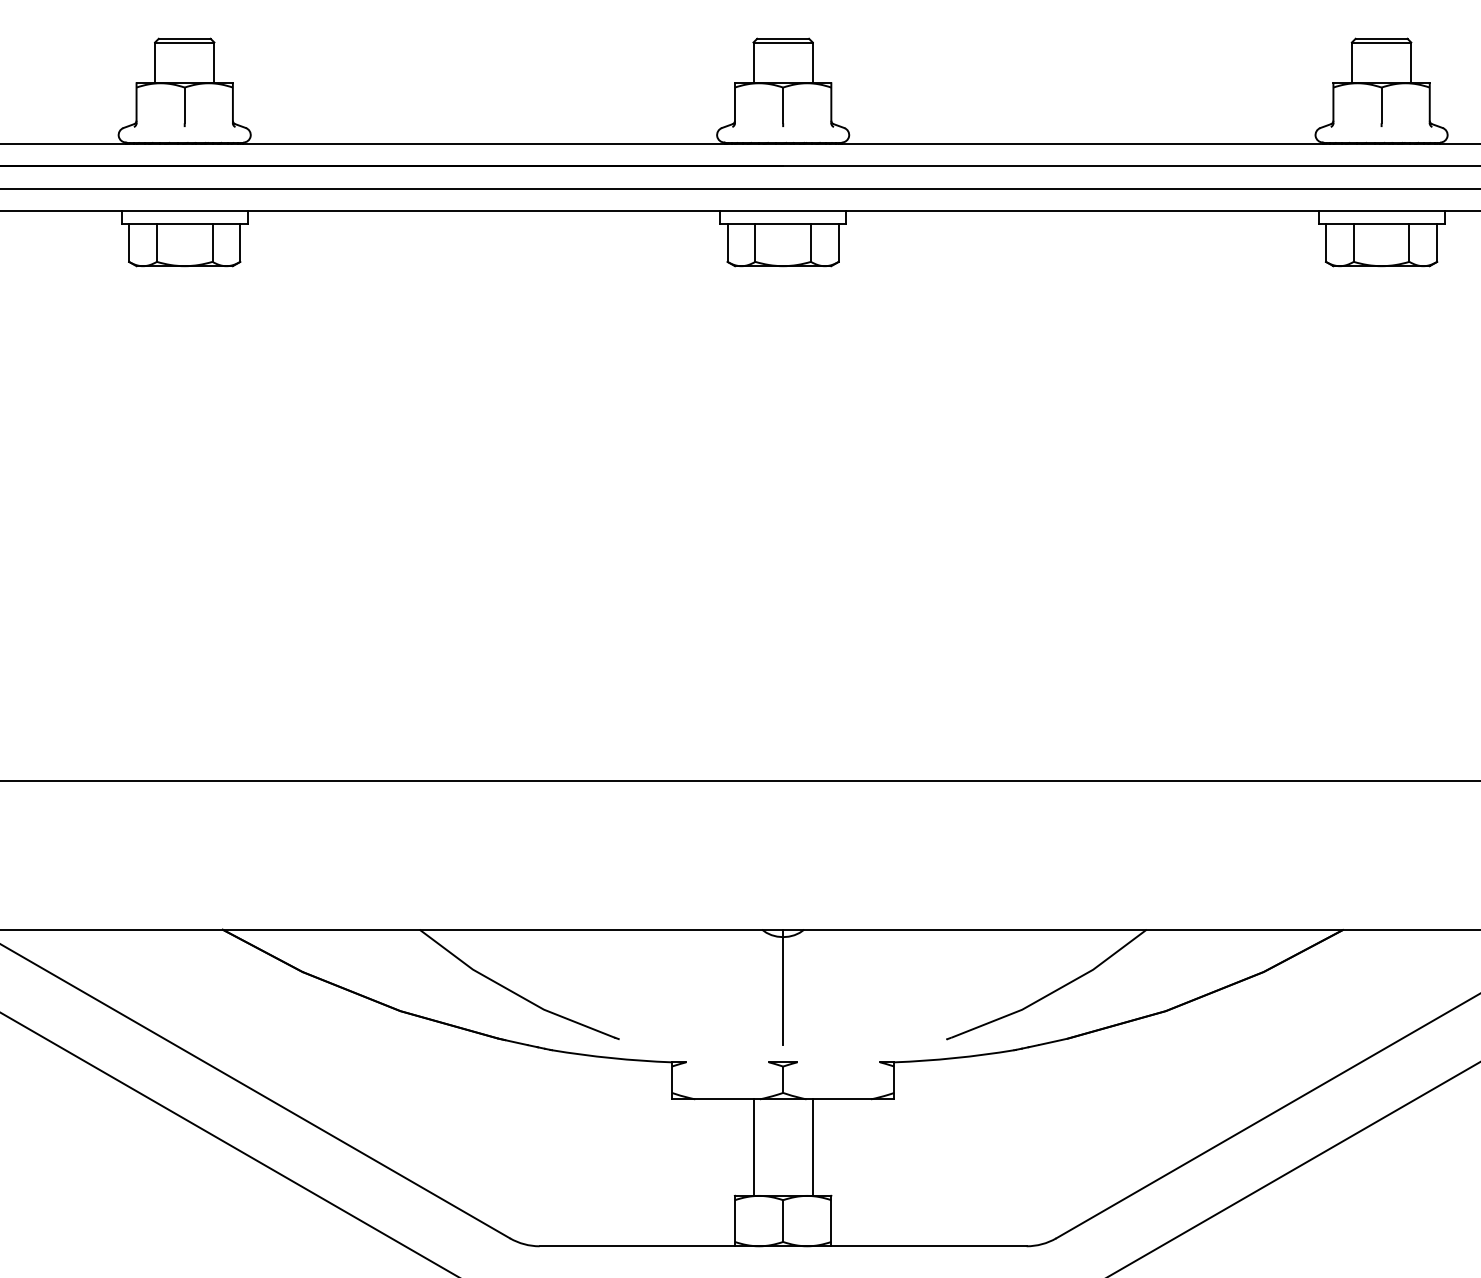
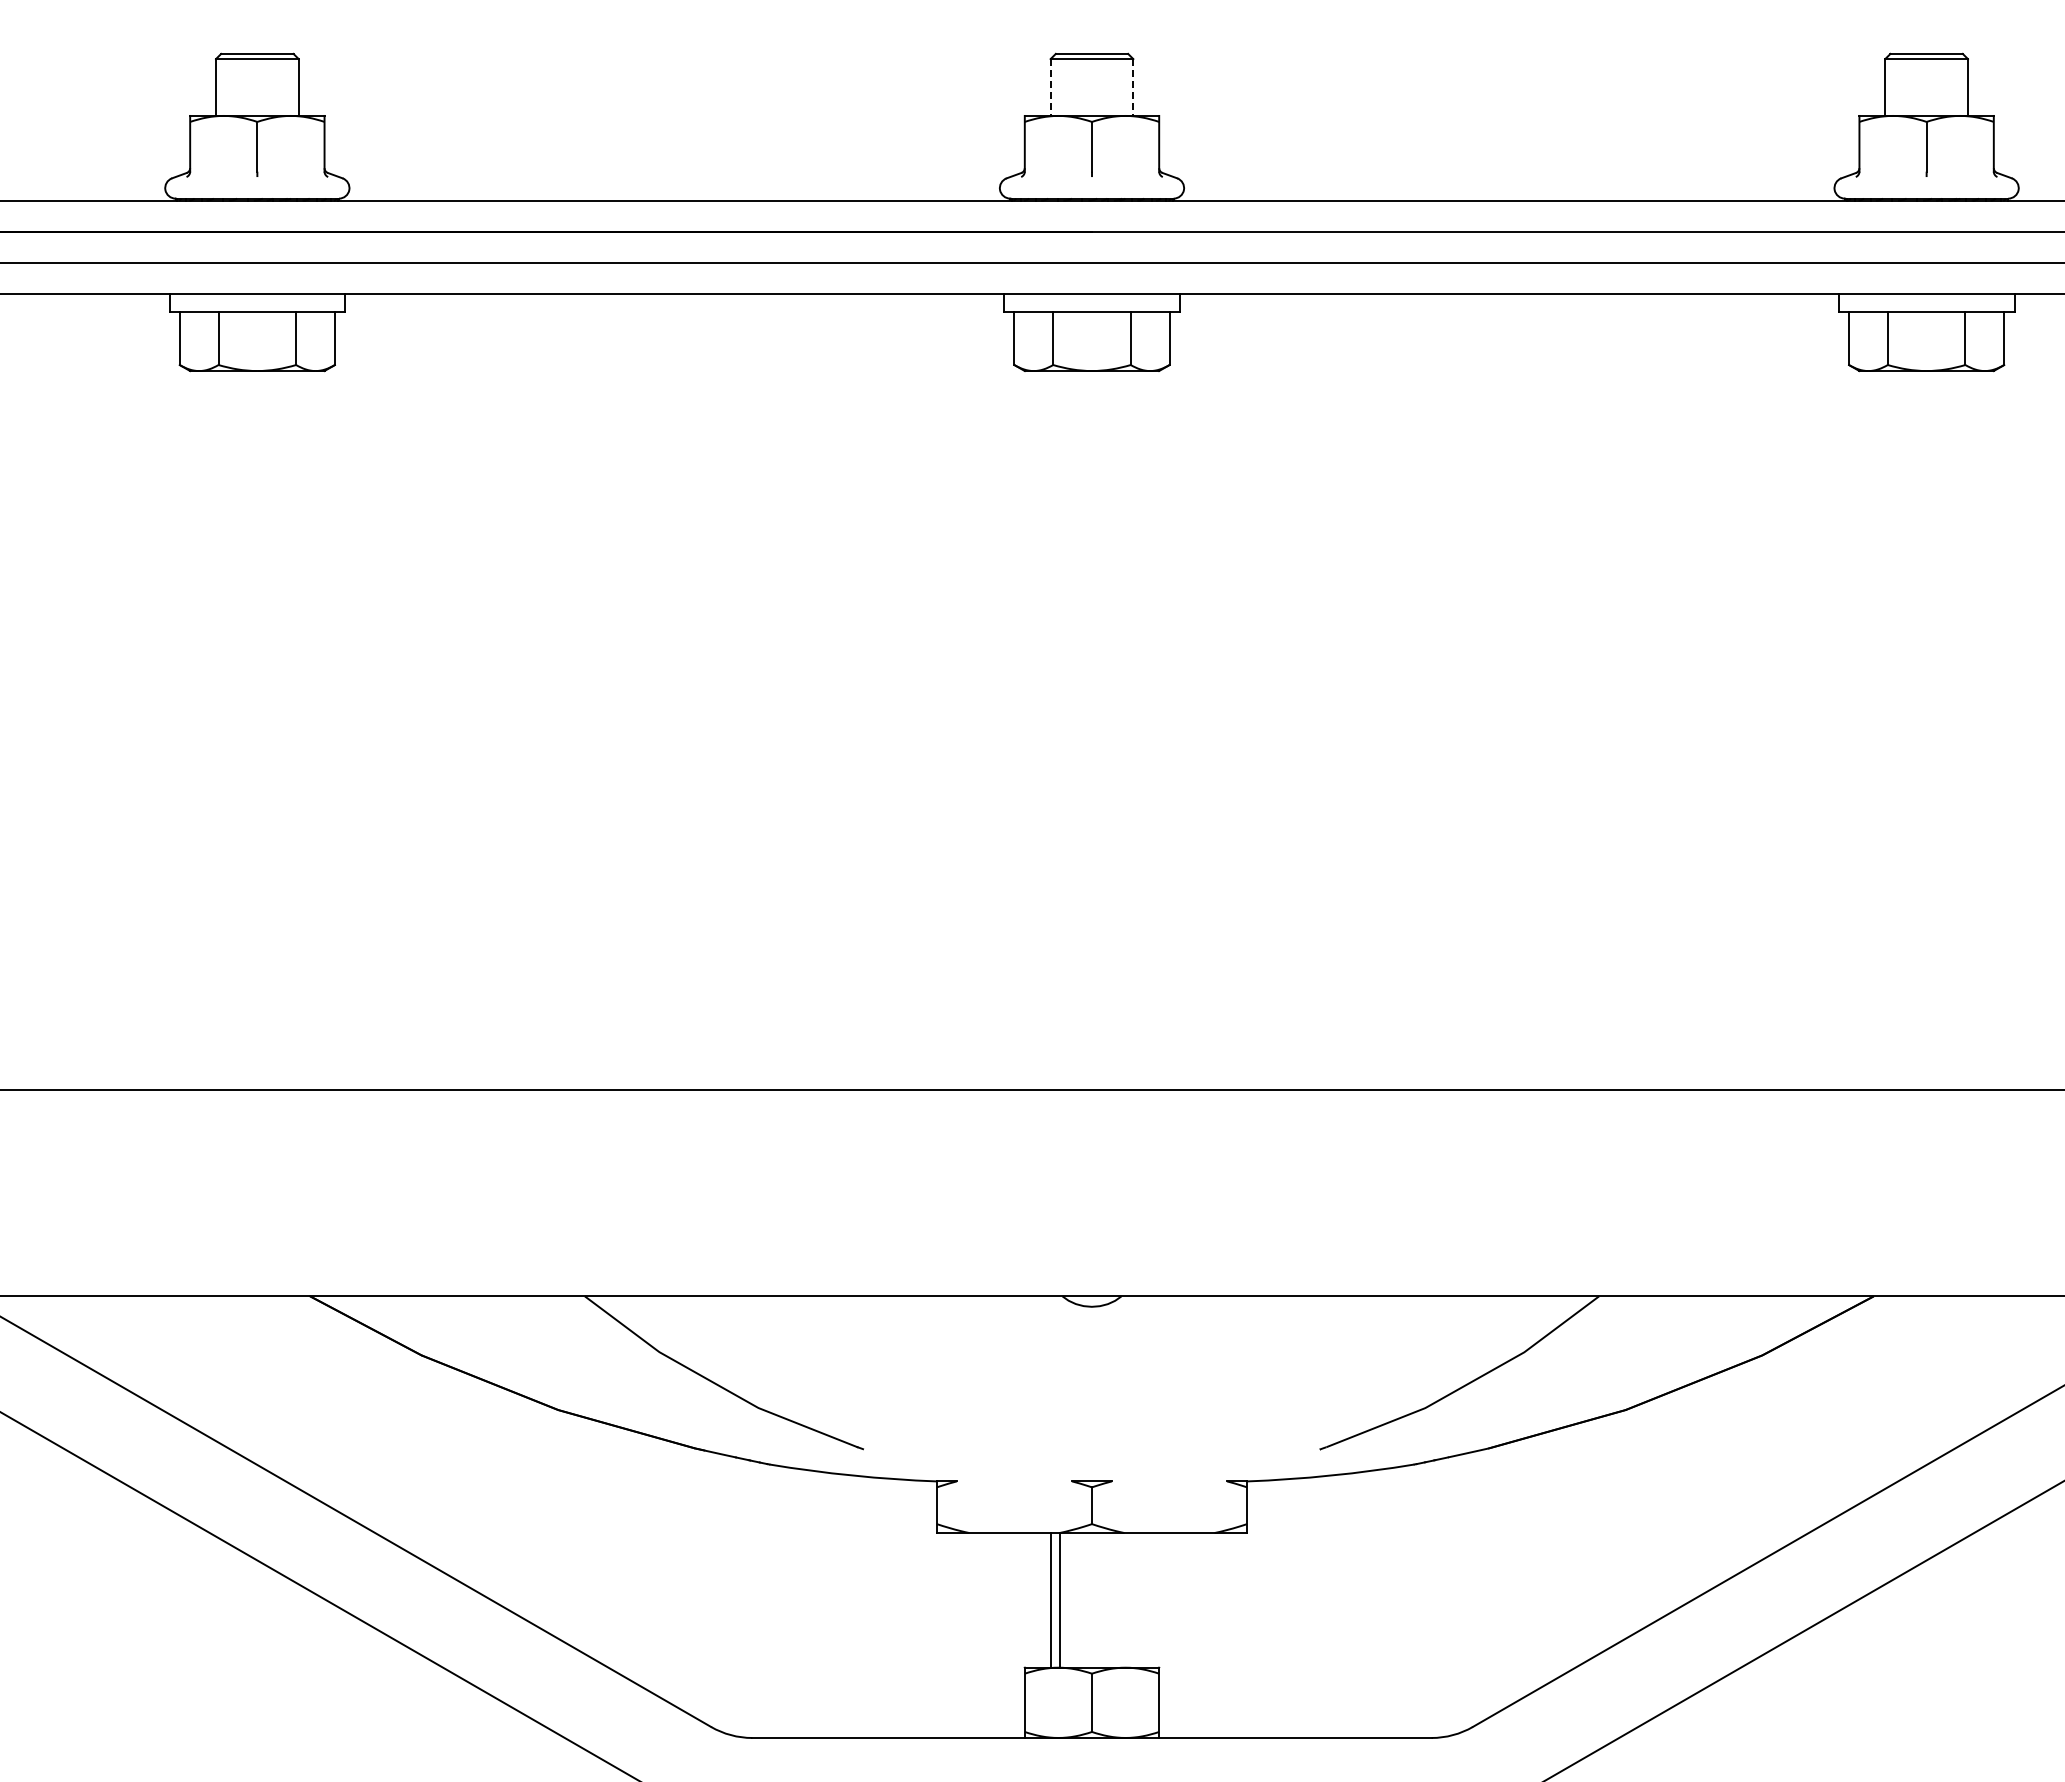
line: (753, 63) -> (1050, 88), solid -> dashed
line: (812, 63) -> (1133, 88), solid -> dashed
line: (783, 987) -> (1092, 1376), removed
line: (812, 1147) -> (1060, 1600), moved

